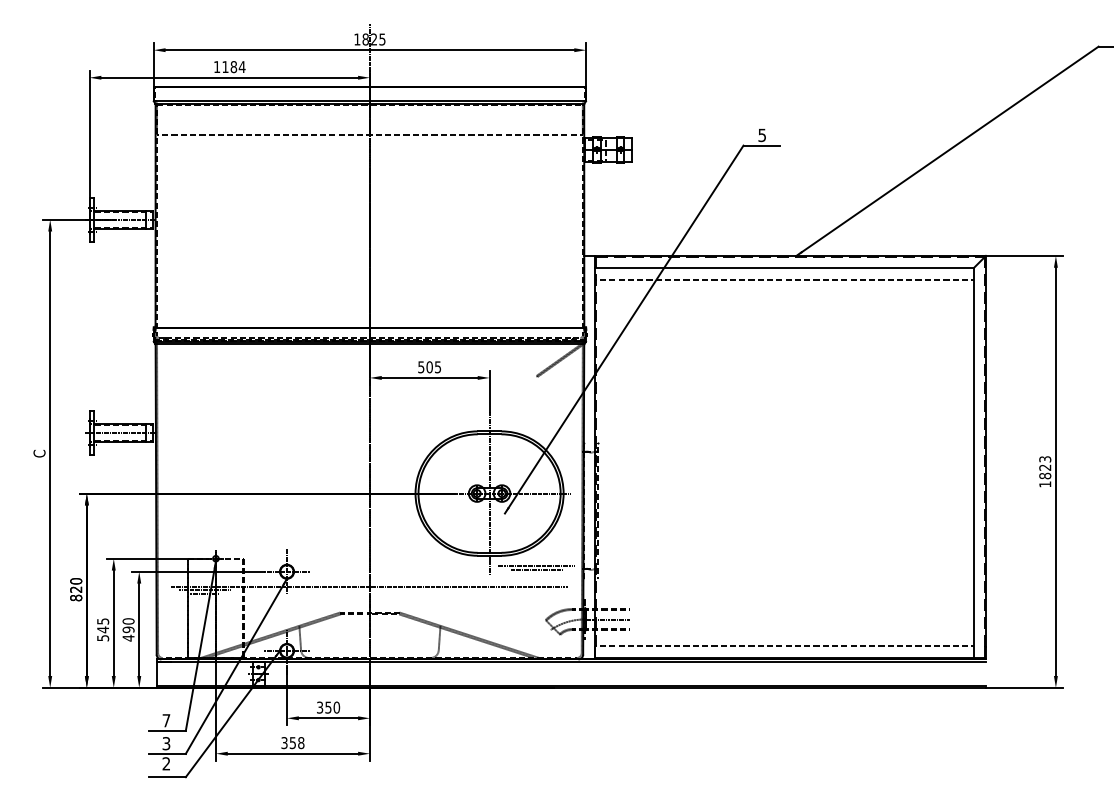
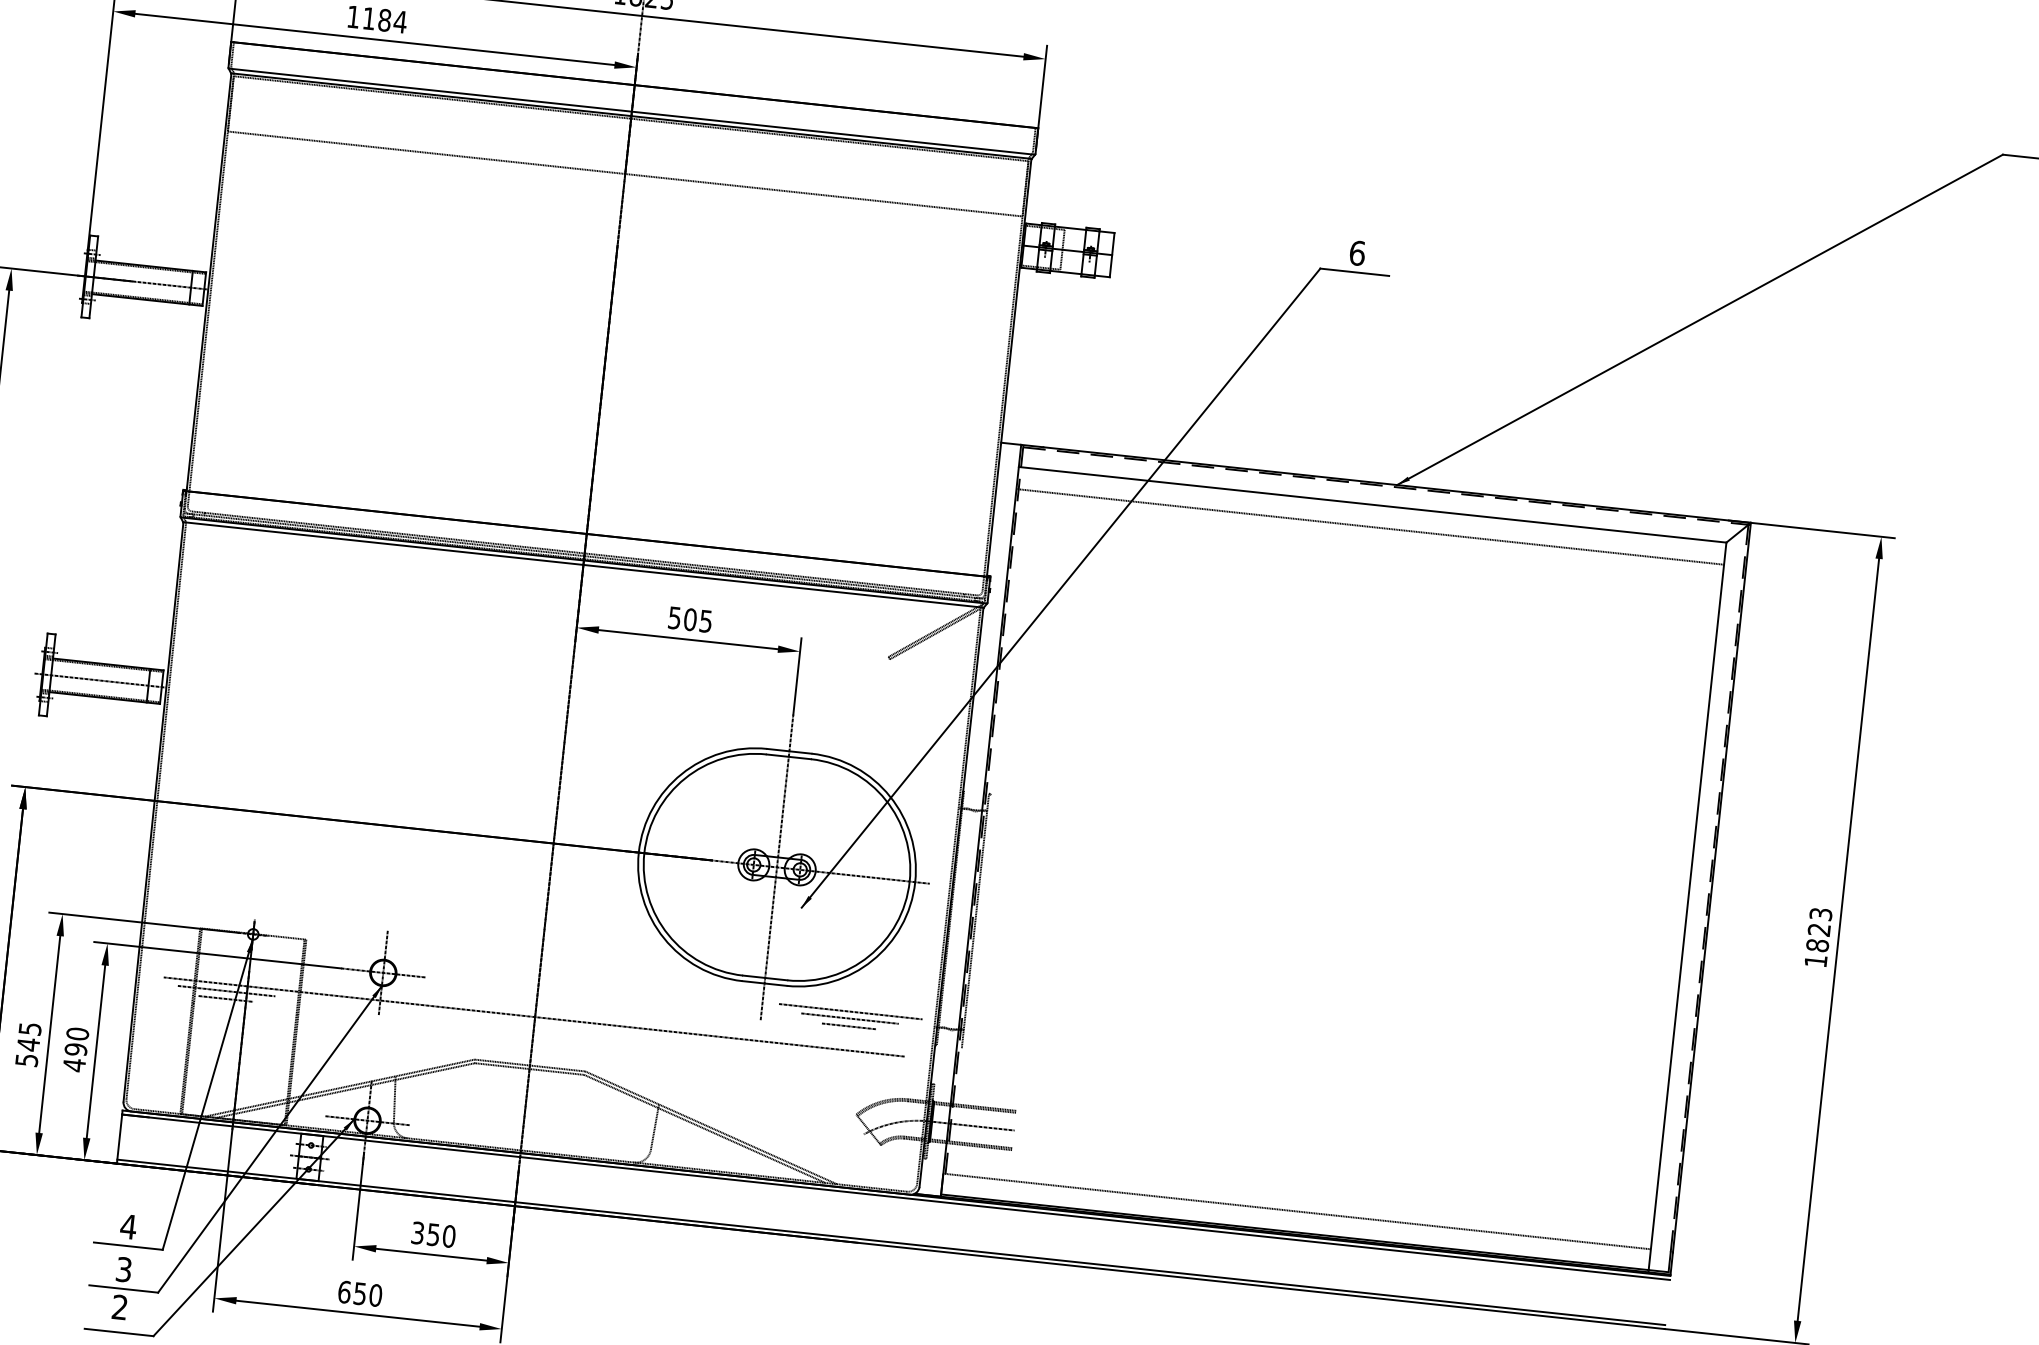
text: (762, 135) -> (1357, 253), 5 -> 6
line: (536, 573) -> (848, 1025), added
text: (166, 720) -> (128, 1226), 7 -> 4
text: (292, 743) -> (359, 1294), 358 -> 650

